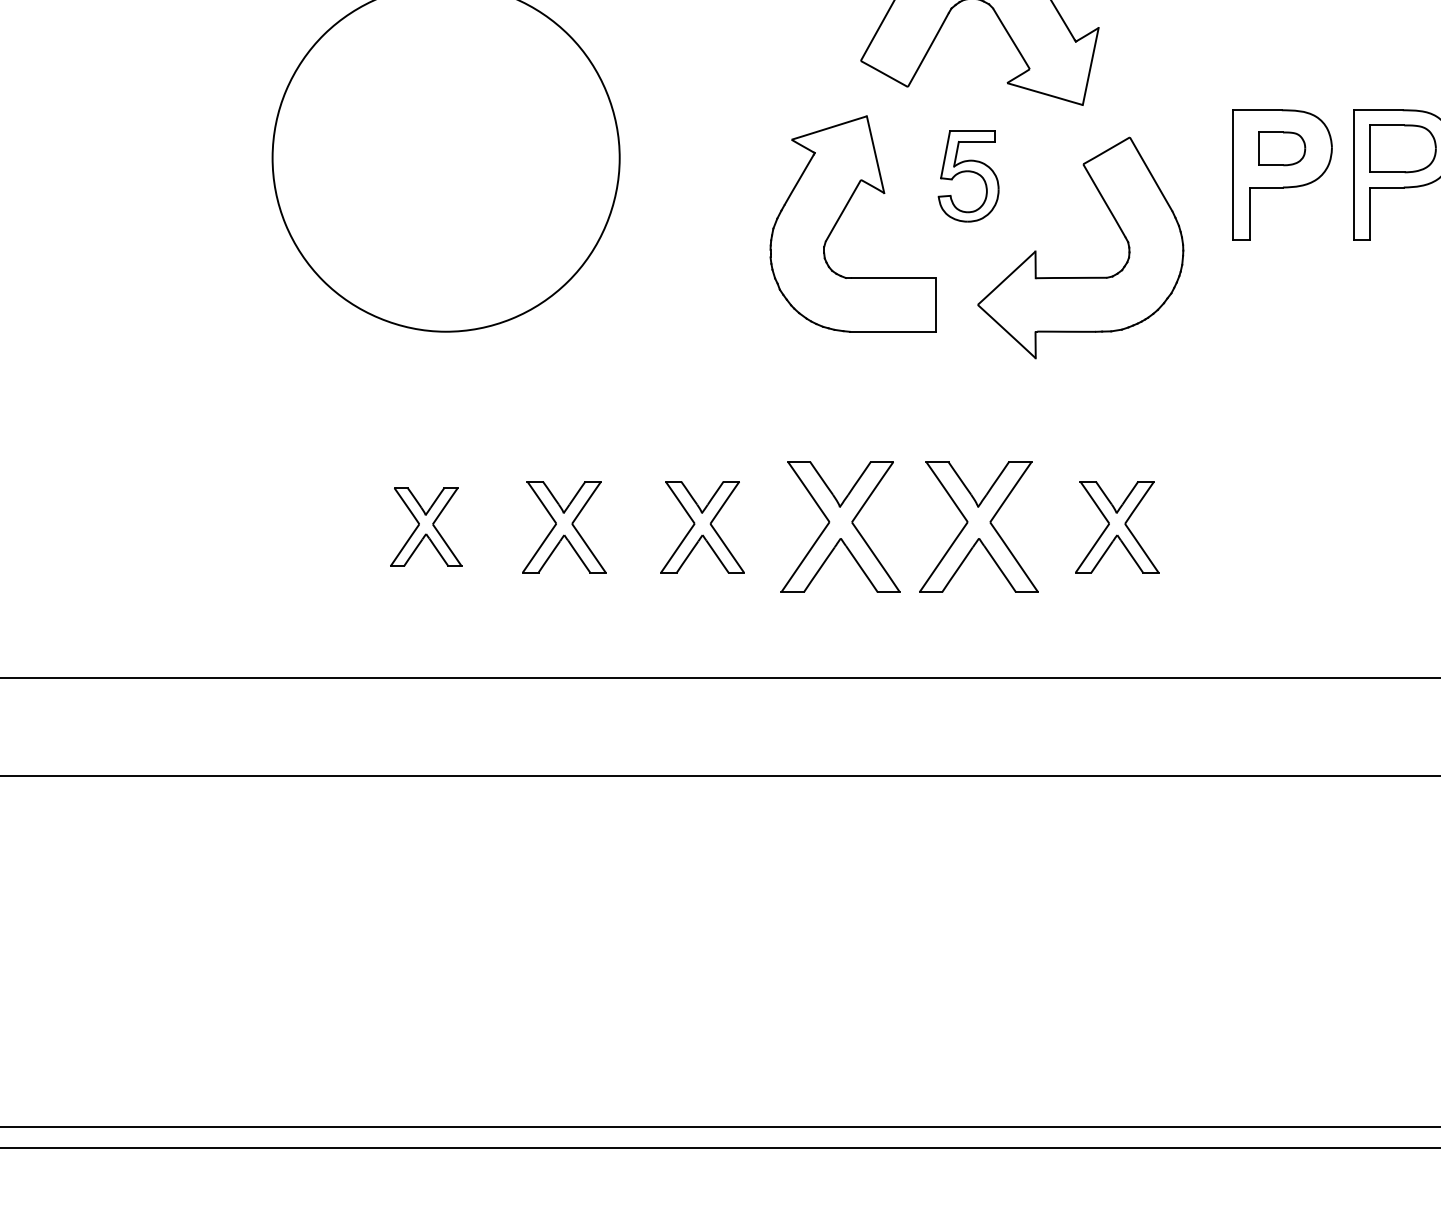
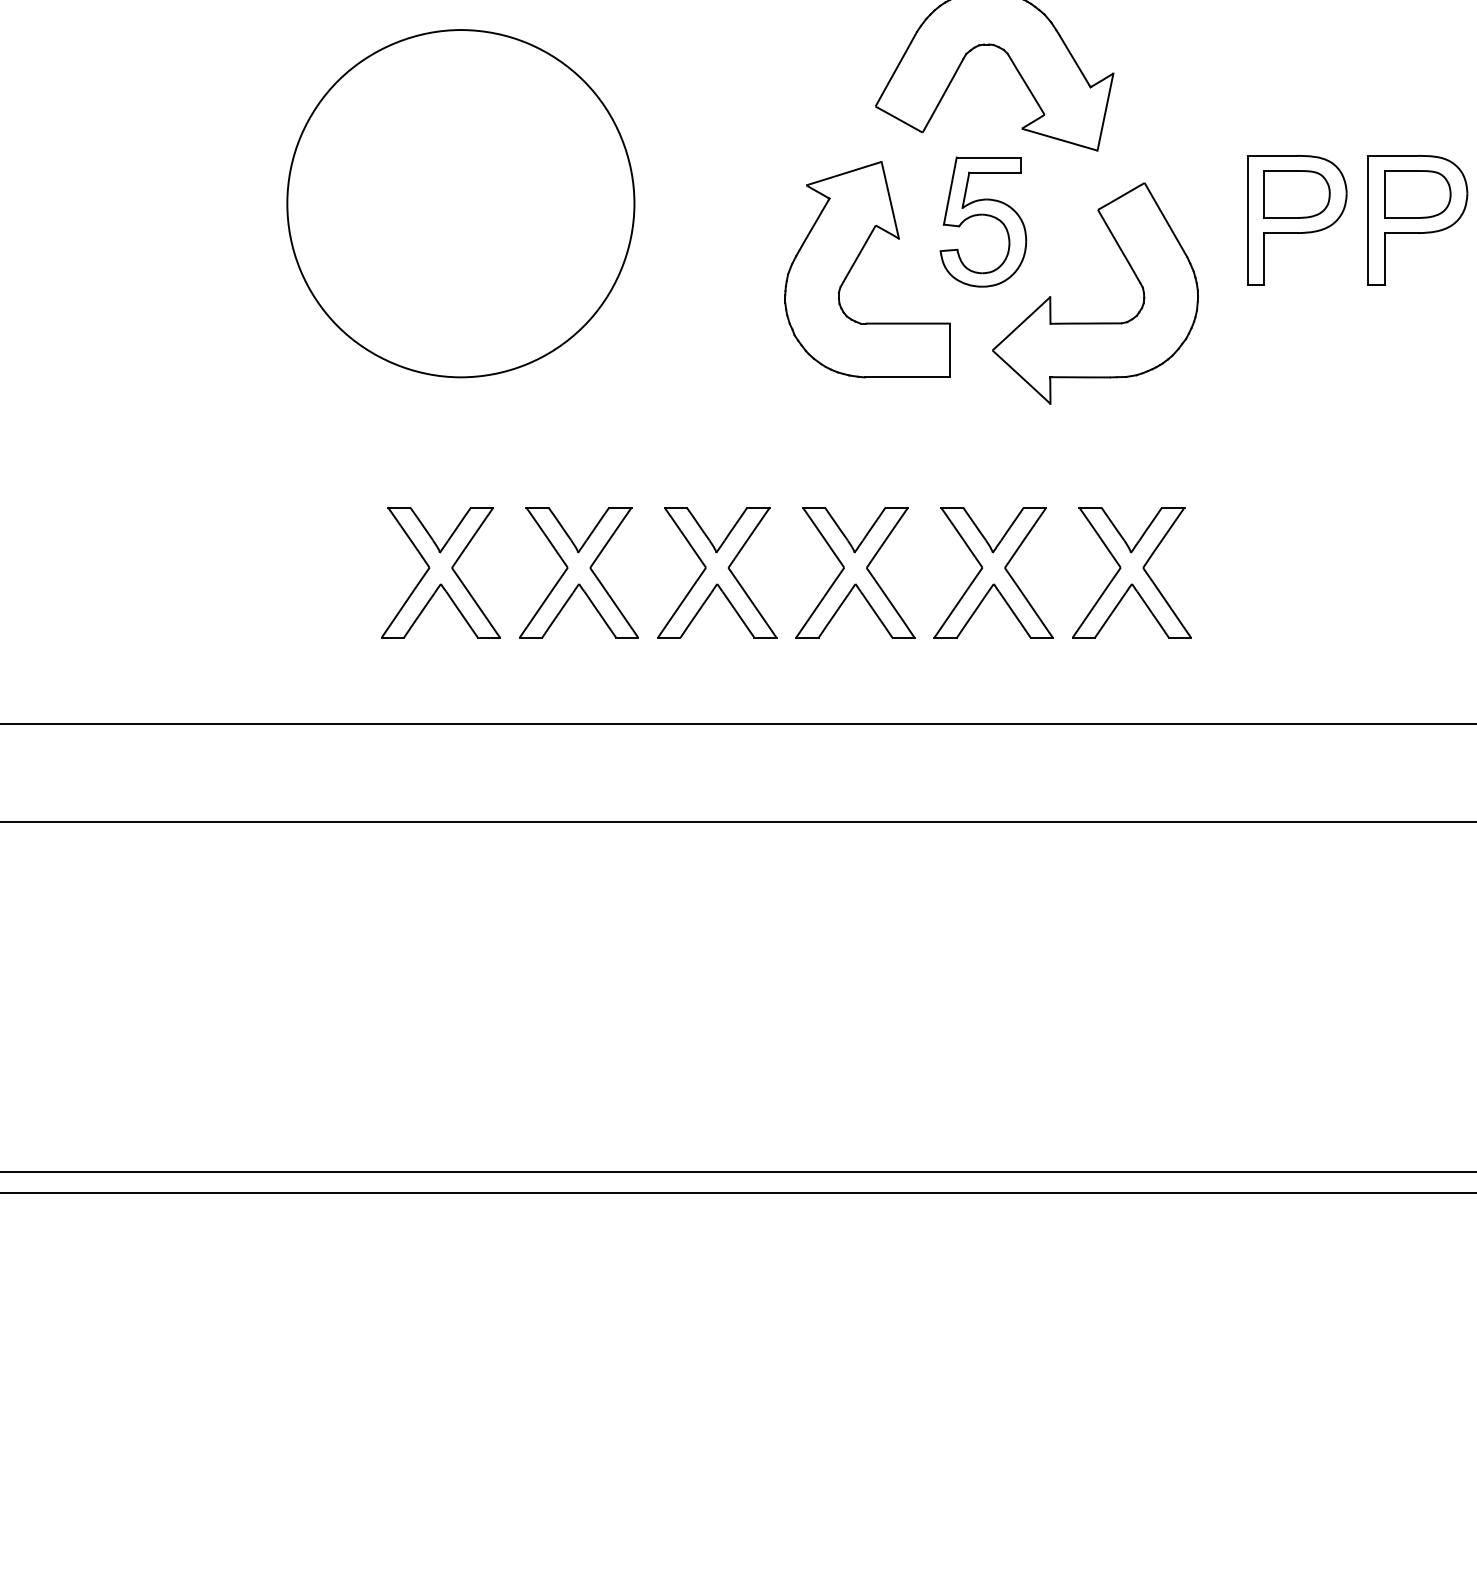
part: (1281, 148) -> (1296, 194), size x1.43
part: (968, 175) -> (983, 221), size x1.43
part: (425, 526) -> (440, 572), size x1.67
part: (563, 526) -> (578, 572), size x1.43
part: (702, 526) -> (717, 572), size x1.43
part: (1116, 526) -> (1131, 572), size x1.43

